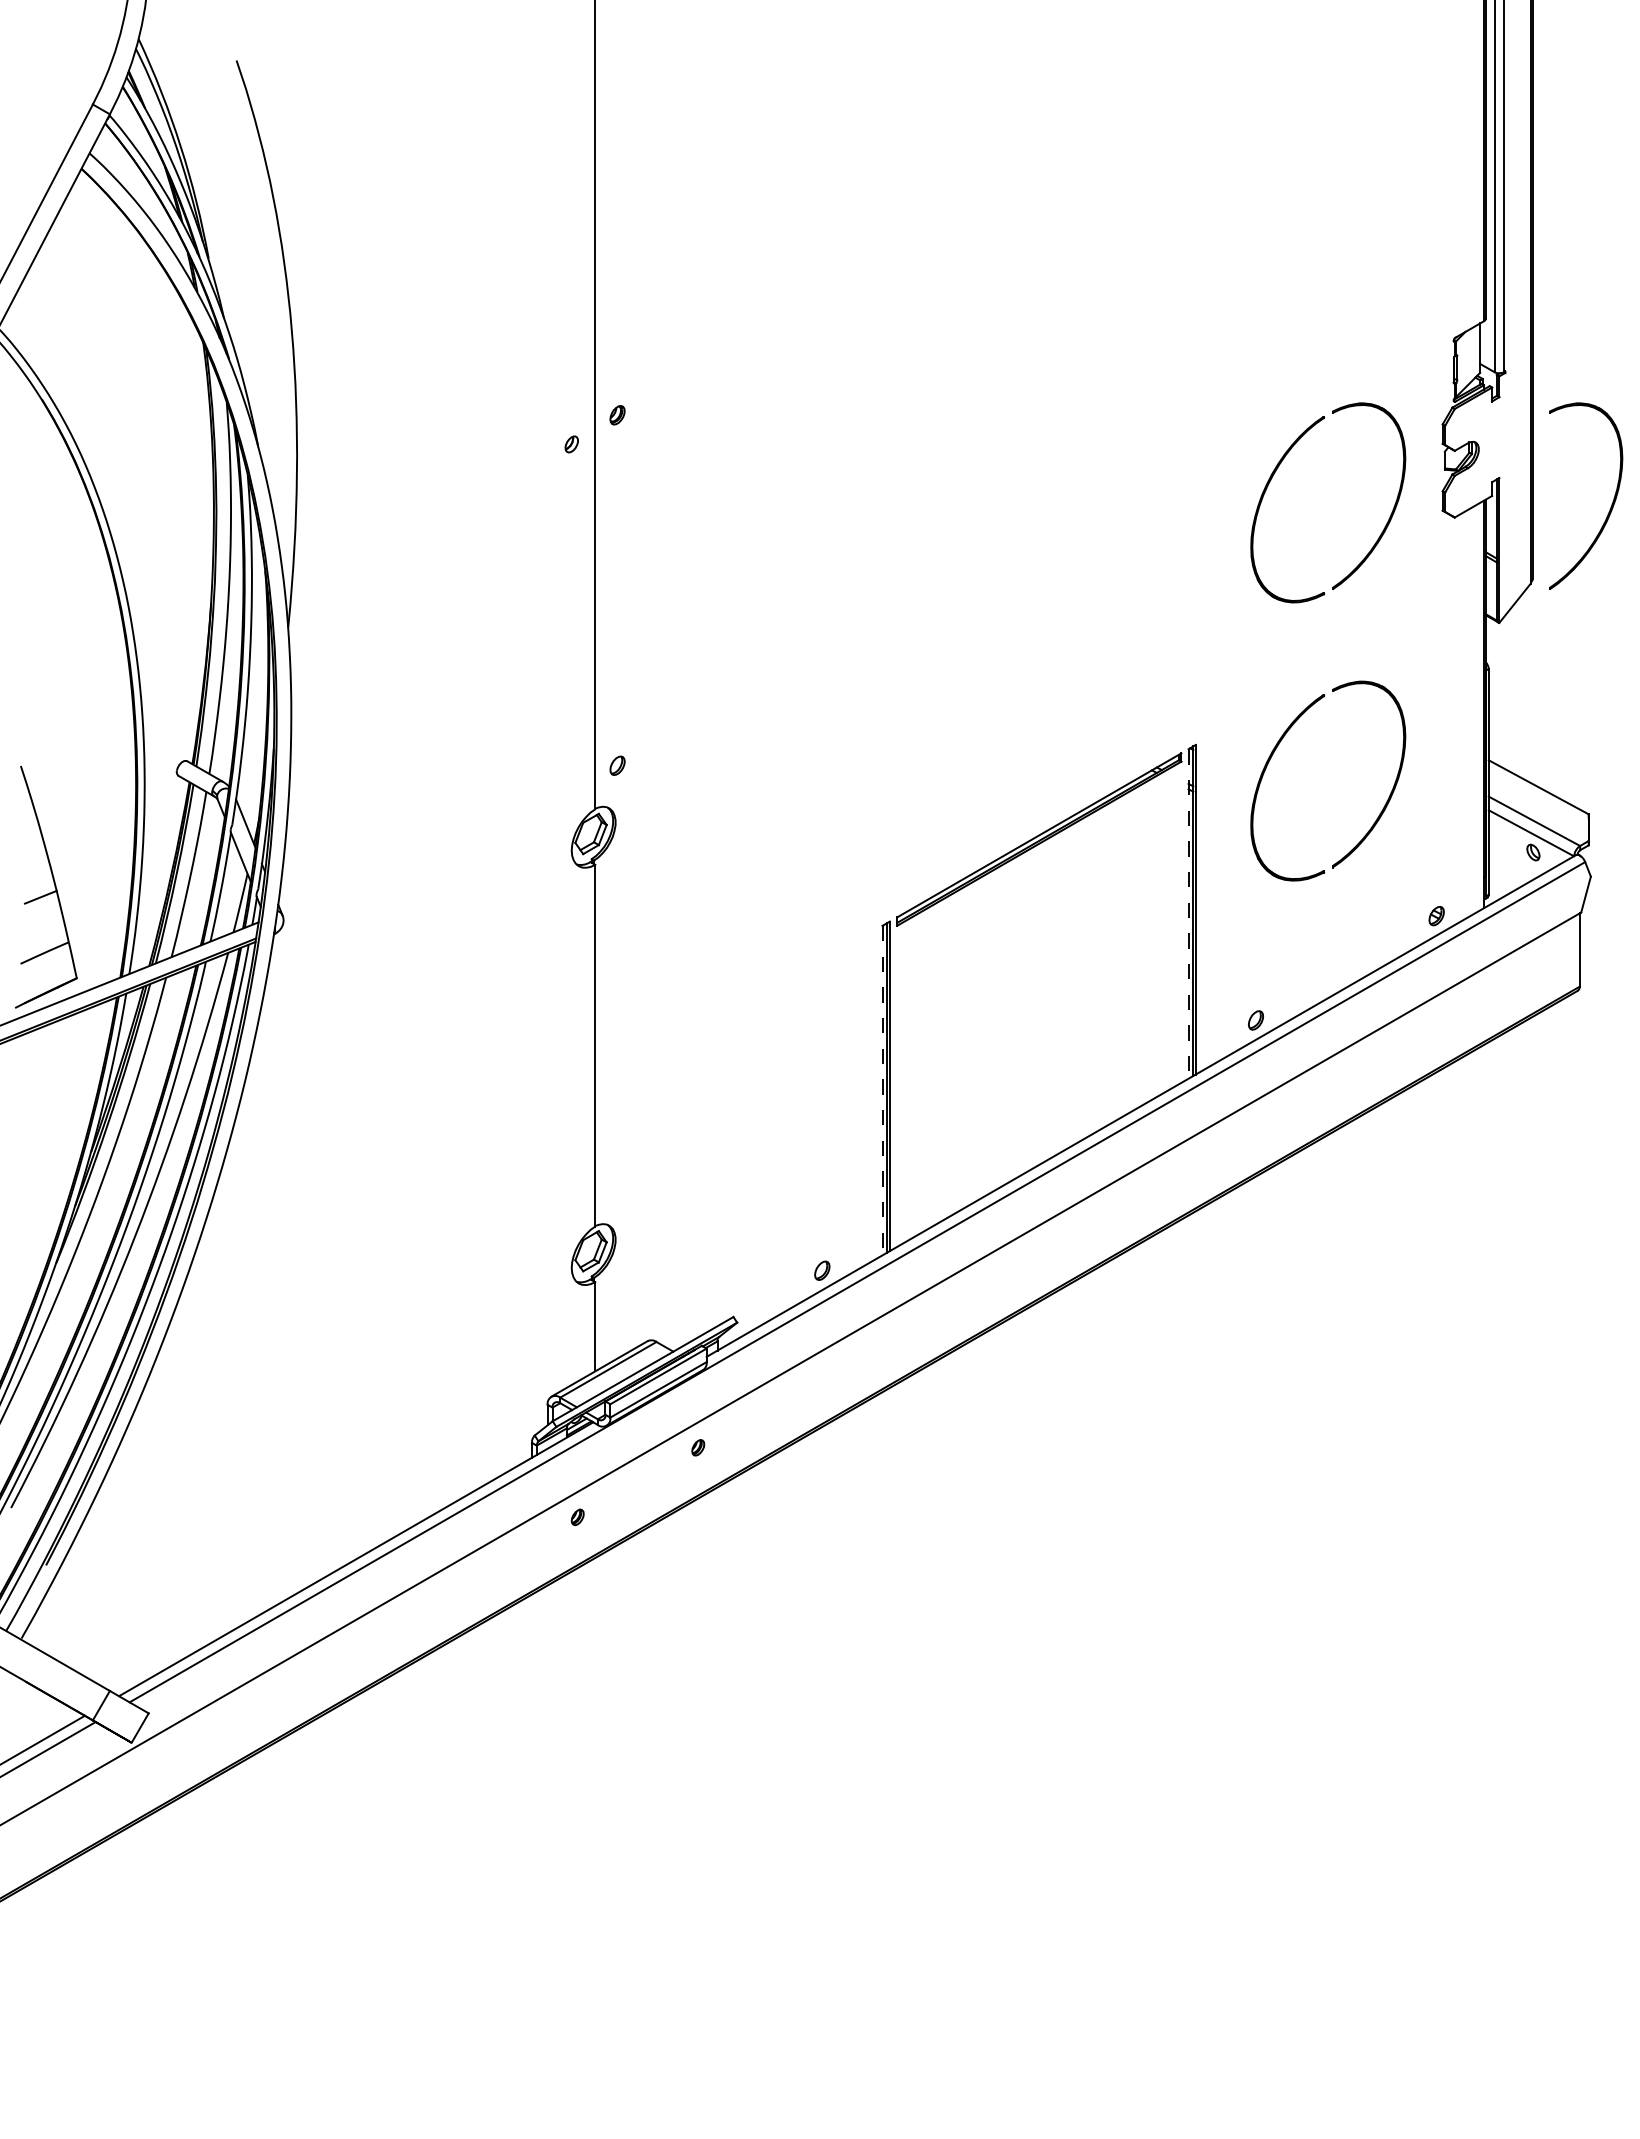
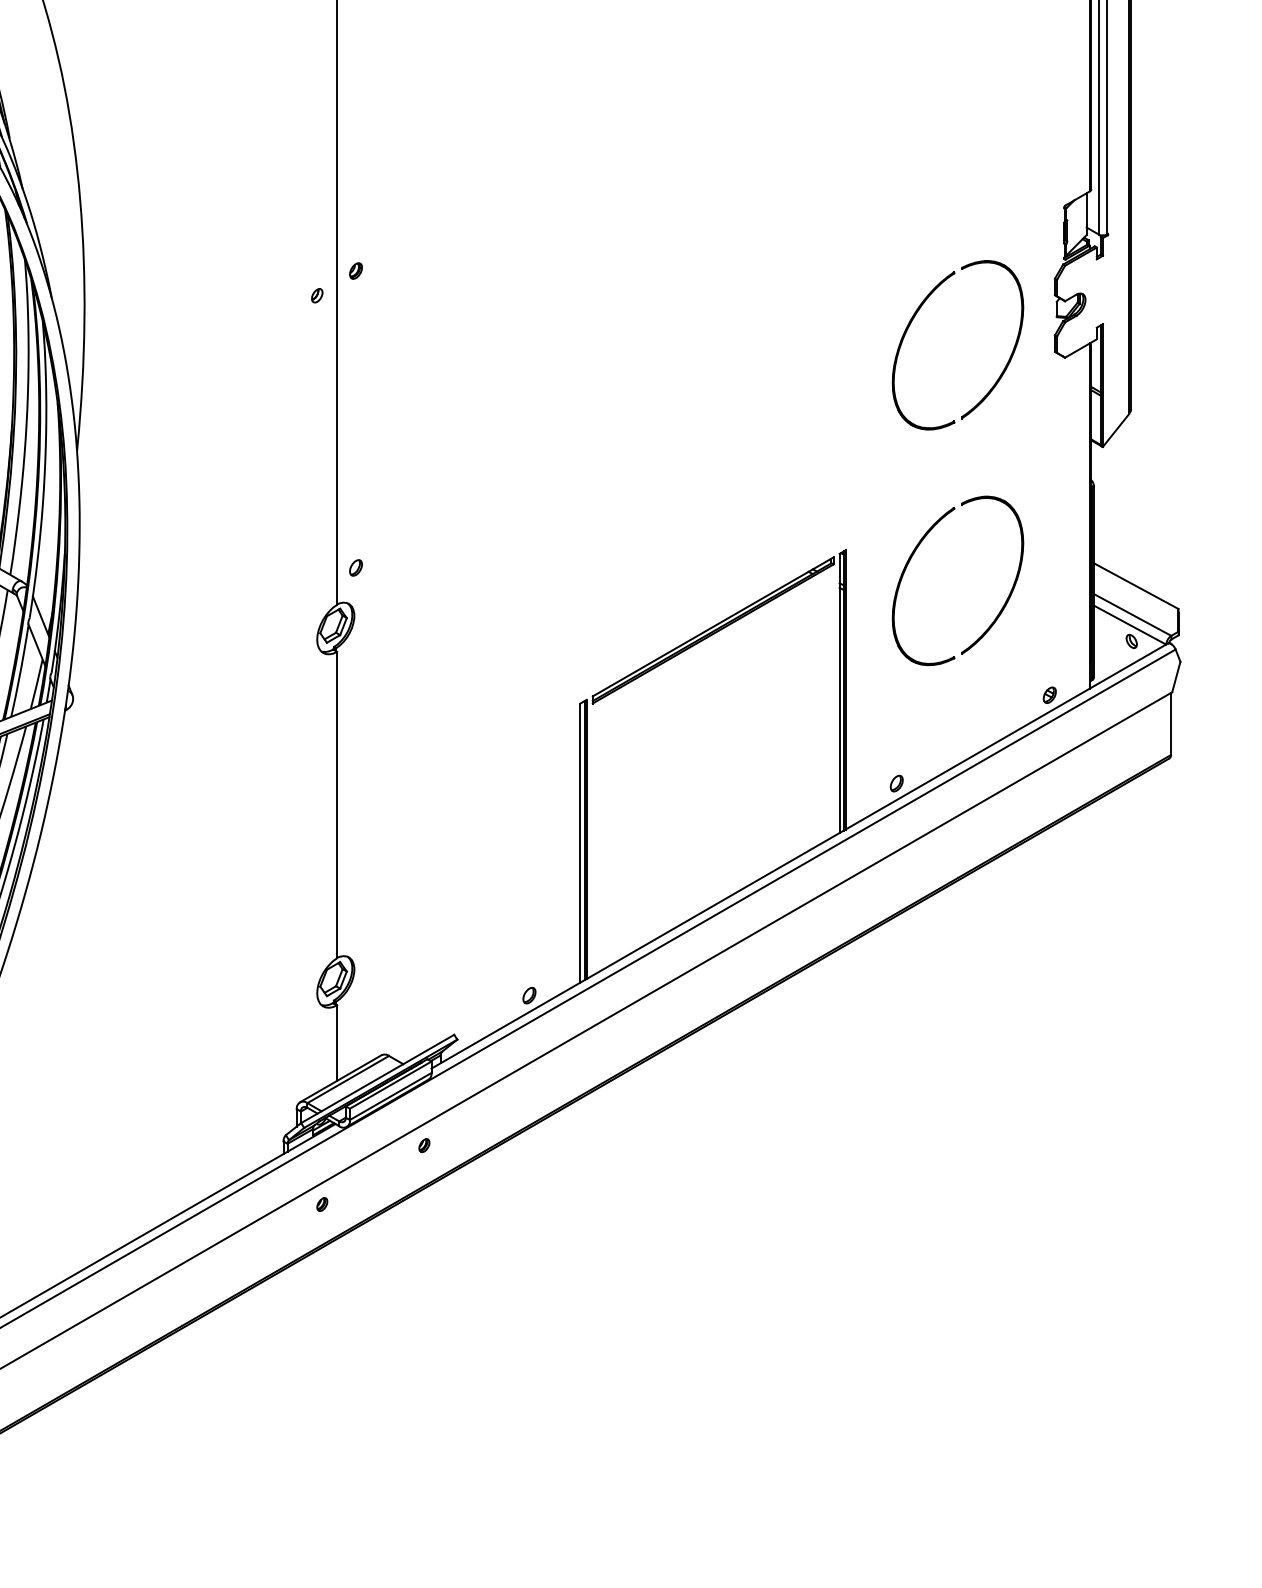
part: (1610, 506) -> (1197, 348), removed
line: (1188, 913) -> (839, 693), dashed -> solid
line: (882, 1090) -> (580, 842), dashed -> solid

